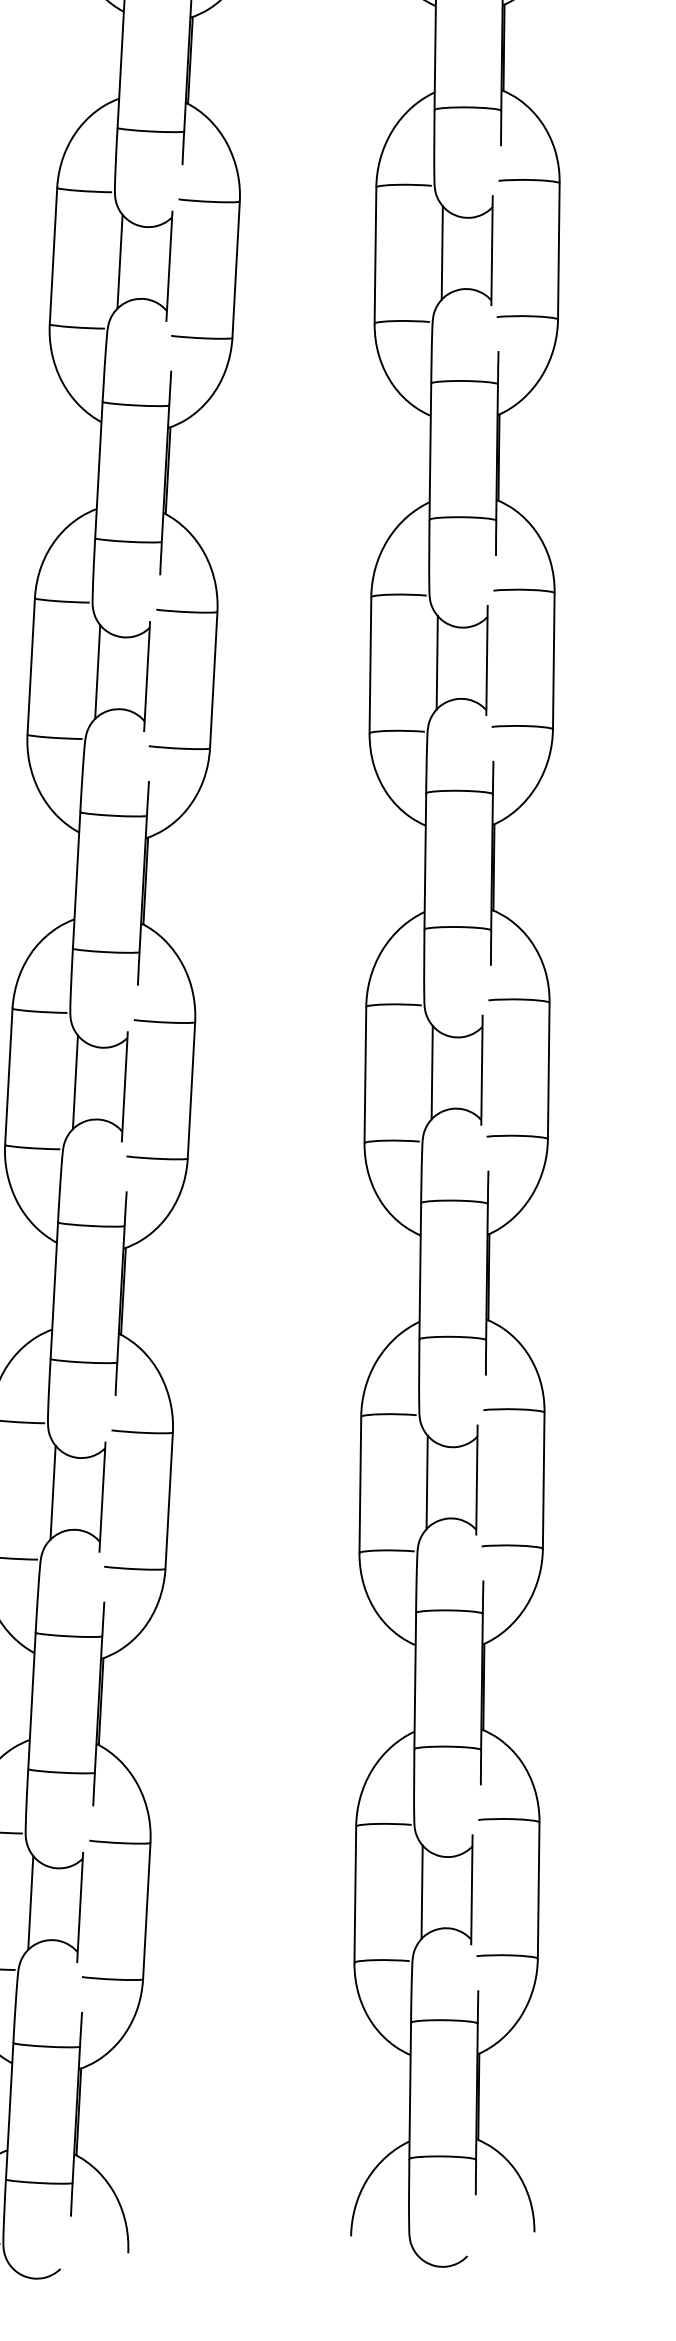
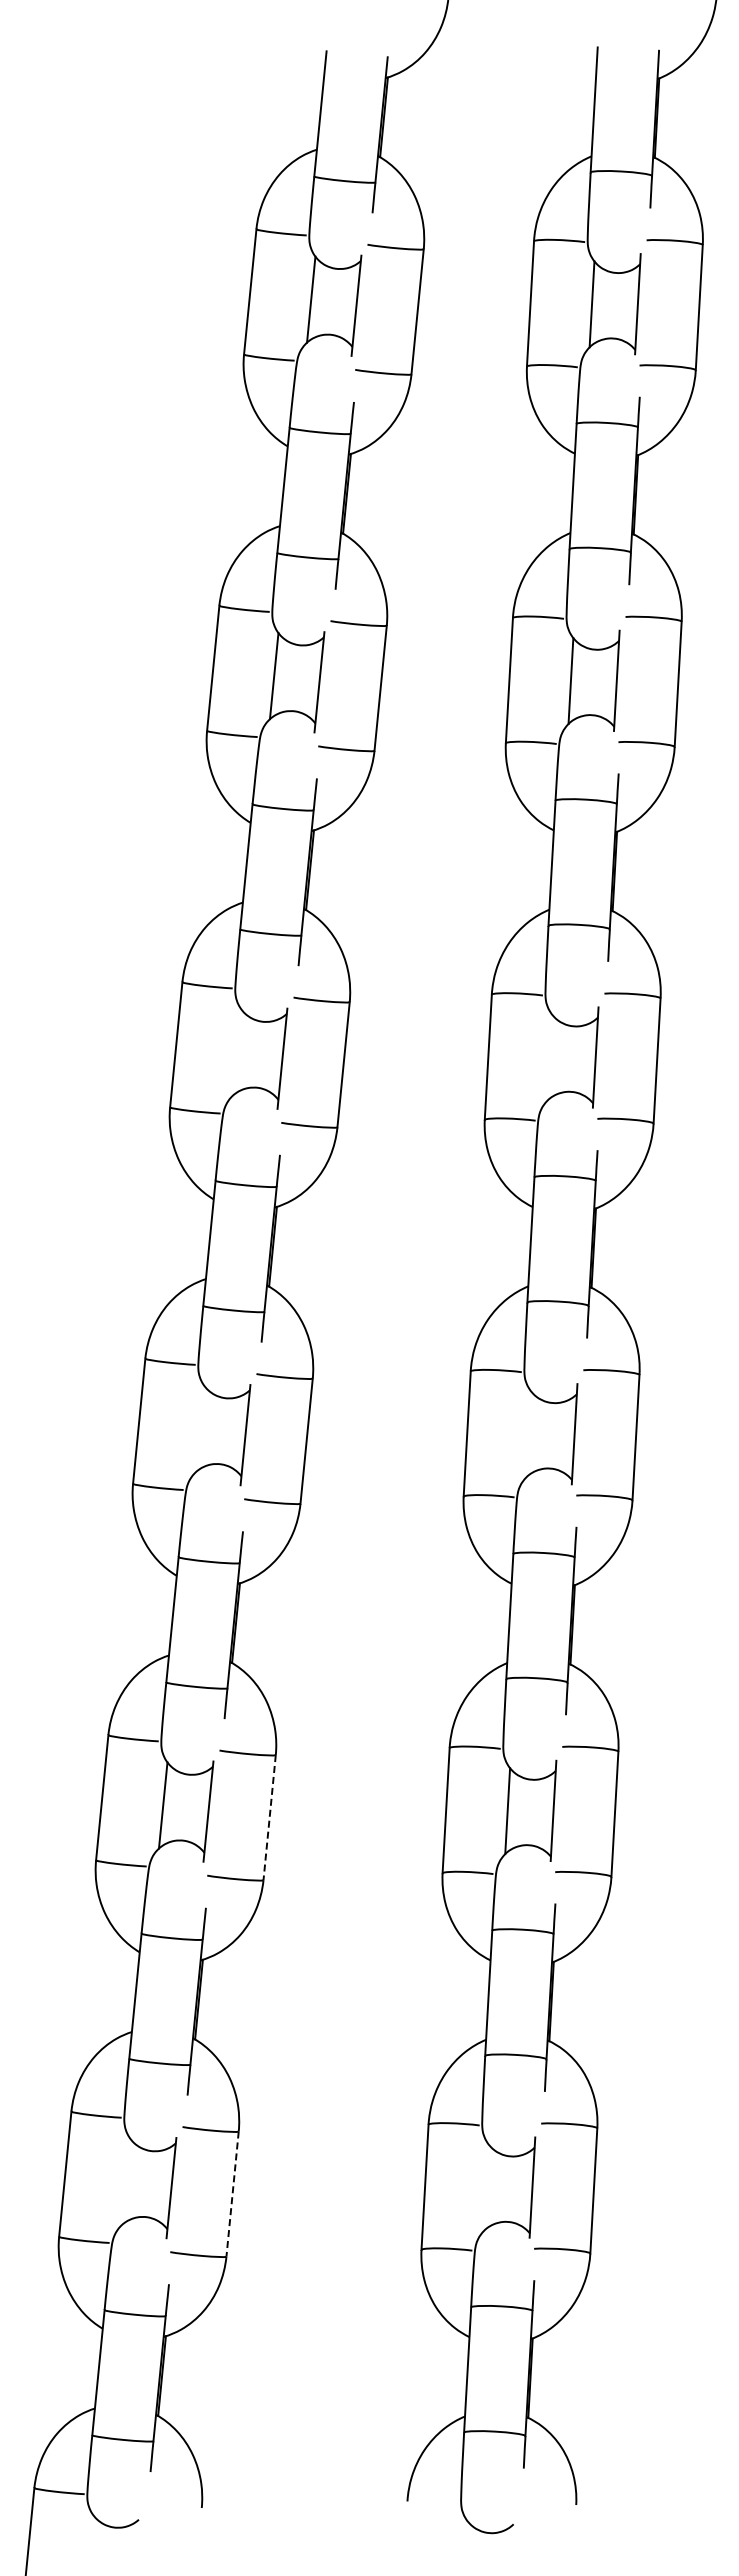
line: (436, 662) -> (549, 1057), removed
line: (98, 671) -> (237, 1052), removed
line: (431, 1072) -> (528, 1434), removed
line: (75, 1082) -> (200, 1429), removed
line: (168, 1500) -> (269, 1817), solid -> dashed
line: (422, 1891) -> (486, 2187), removed
line: (31, 1902) -> (126, 2181), removed
line: (146, 1911) -> (232, 2194), solid -> dashed

